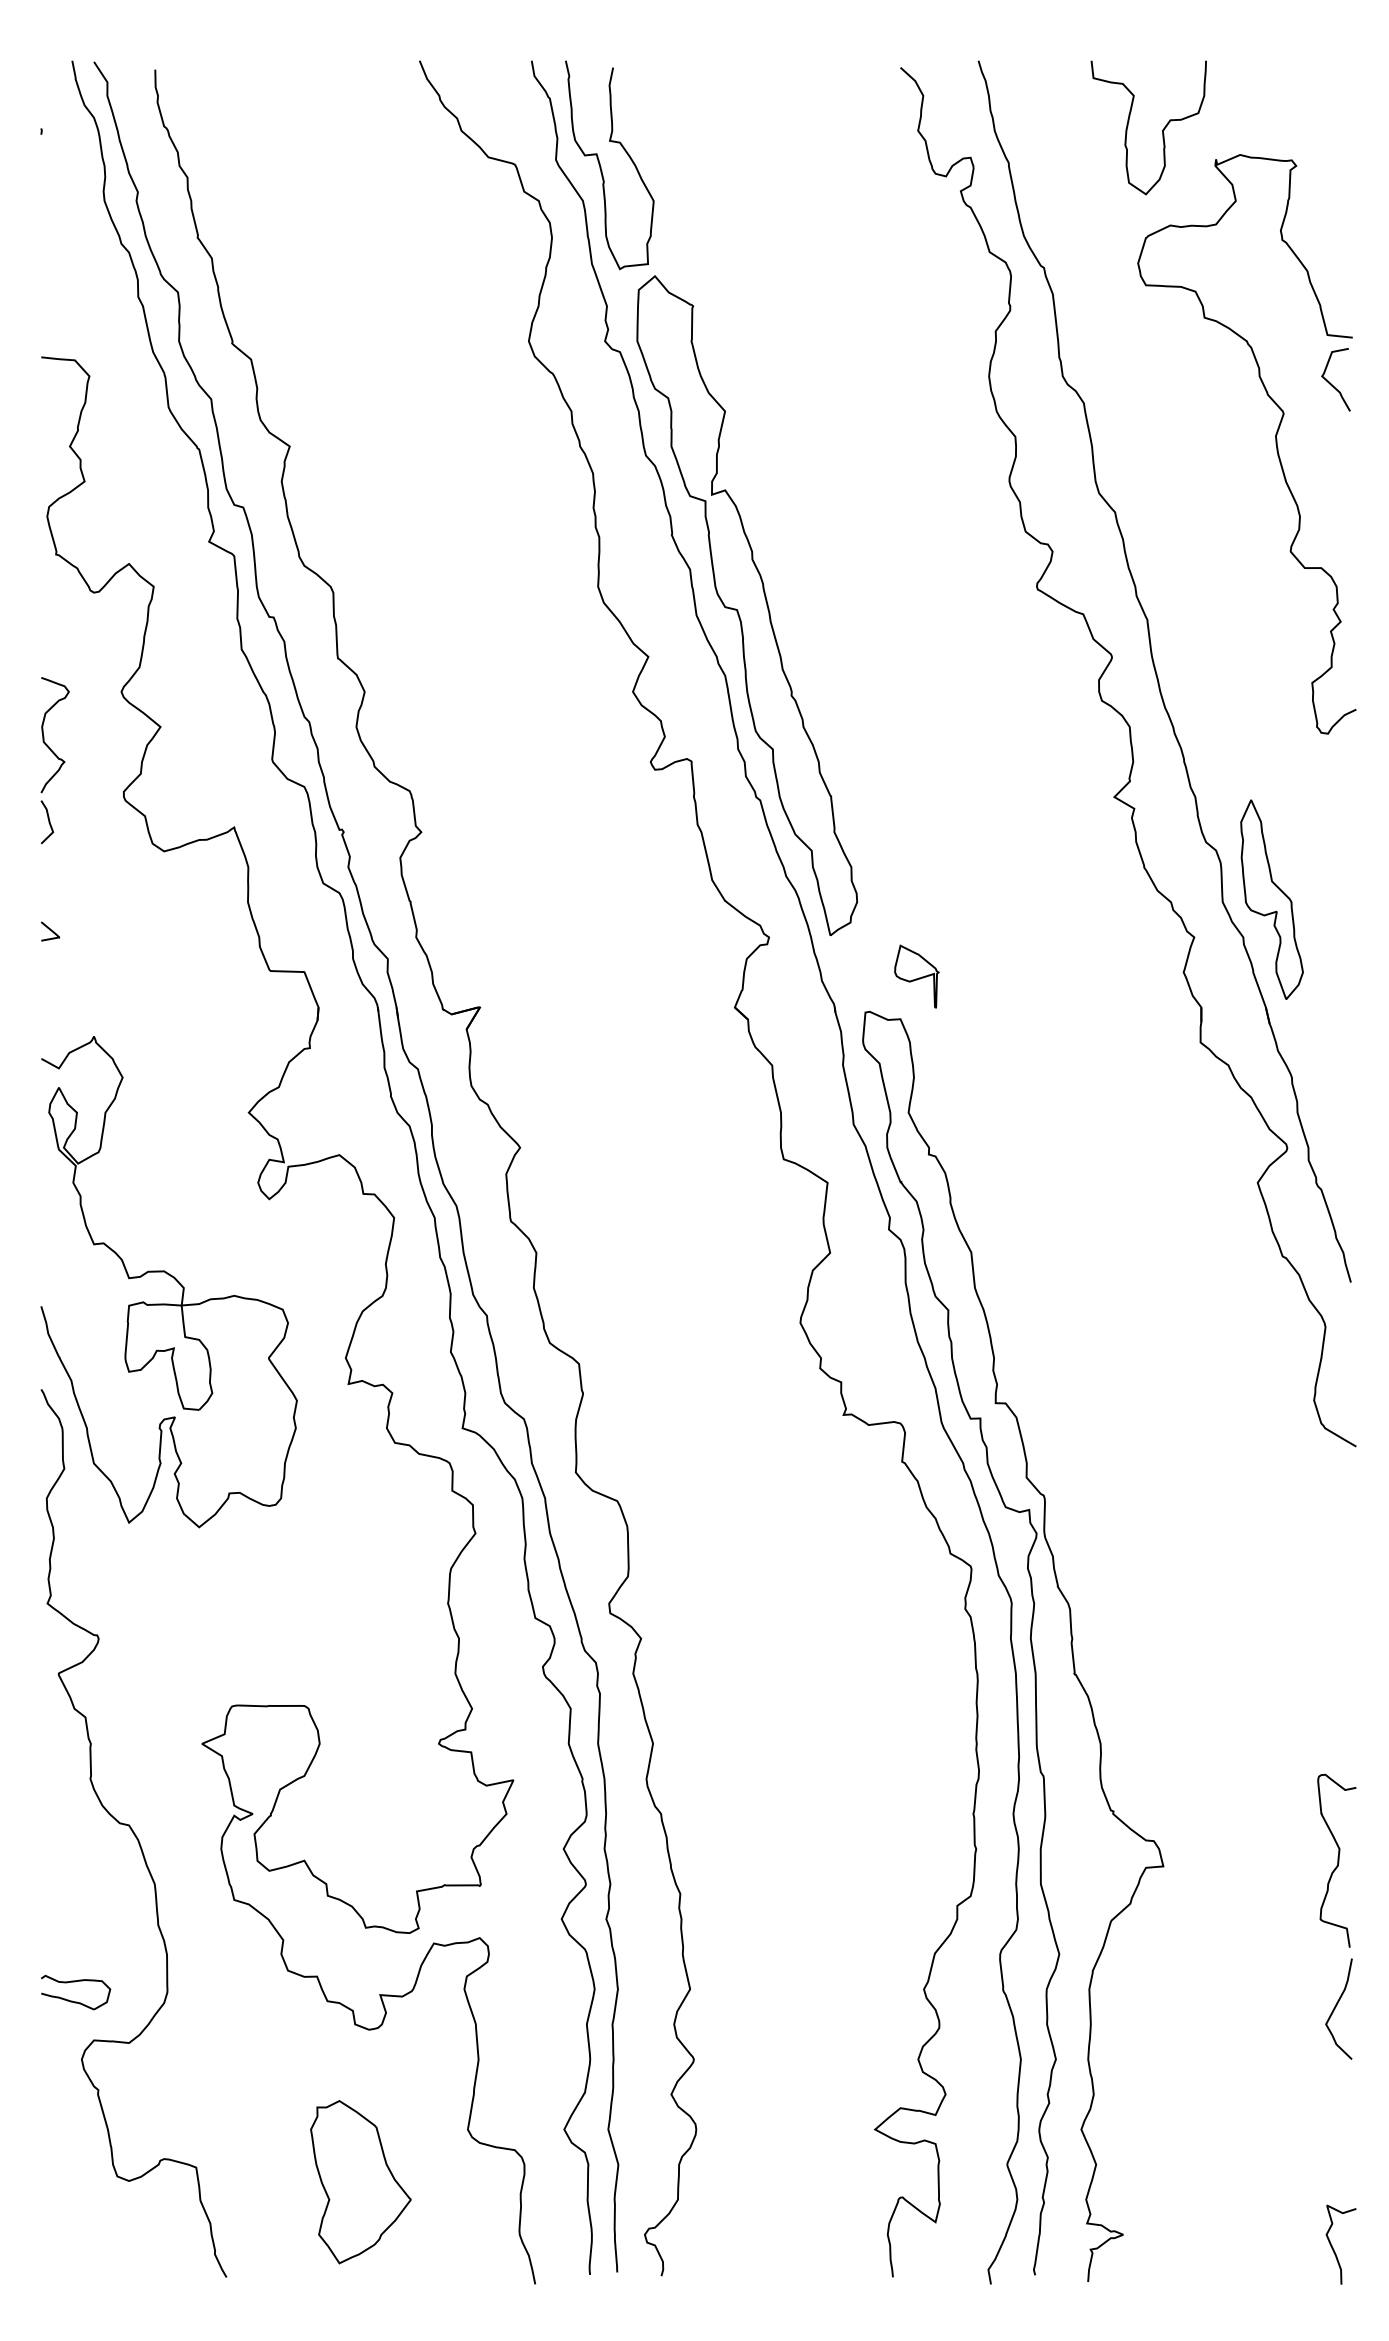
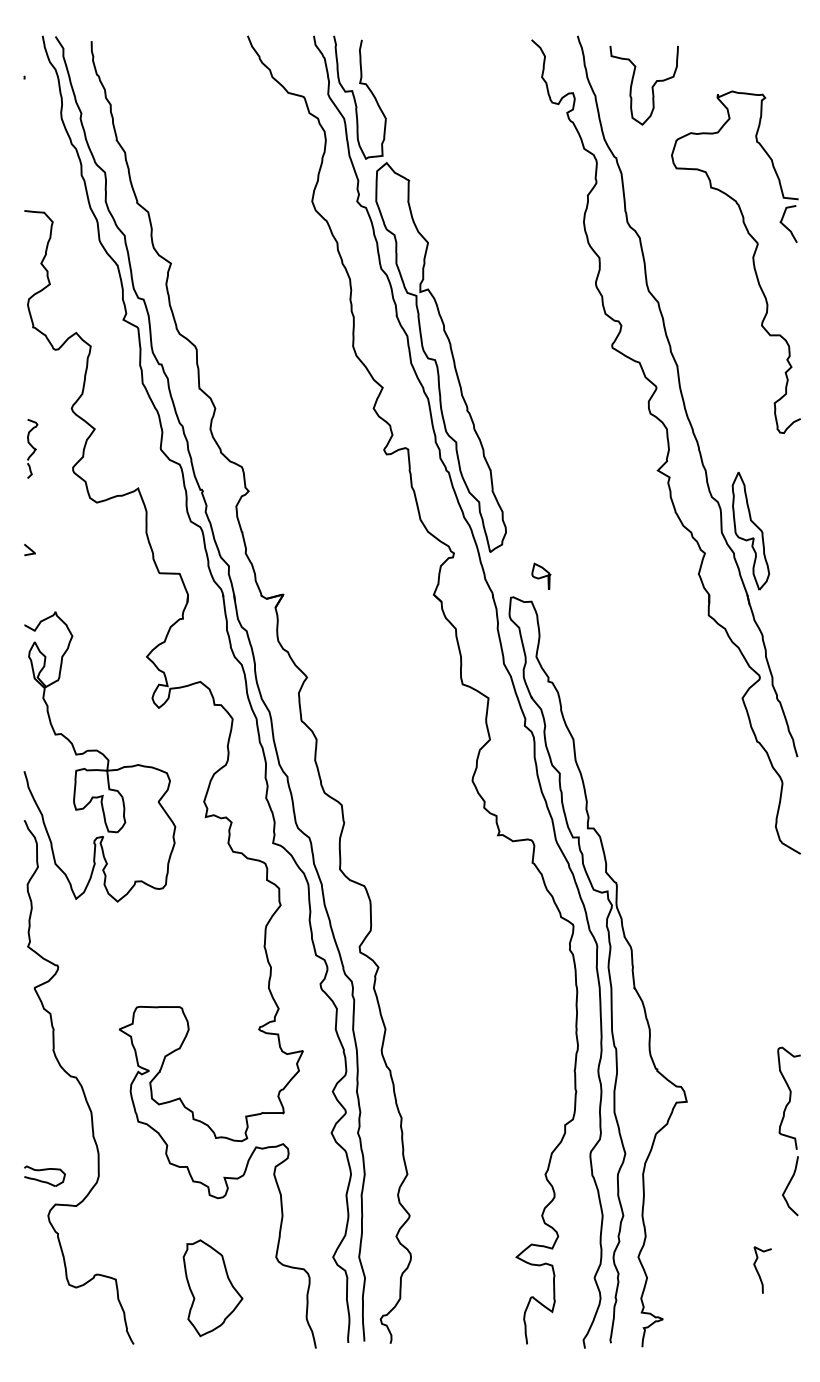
curve: (1161, 129) -> (651, 86), moved
part: (55, 759) -> (32, 448), size x0.6
part: (917, 976) -> (541, 576), size x0.7
curve: (1333, 2246) -> (758, 1271), moved

